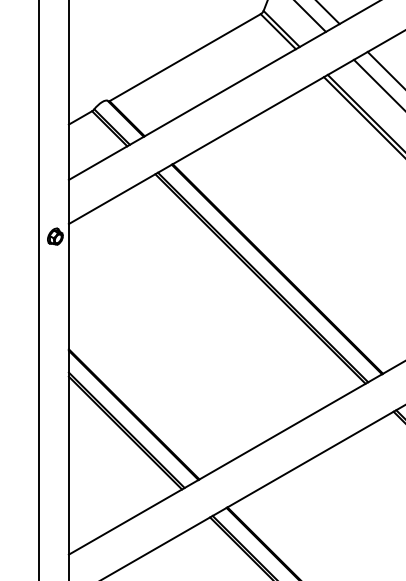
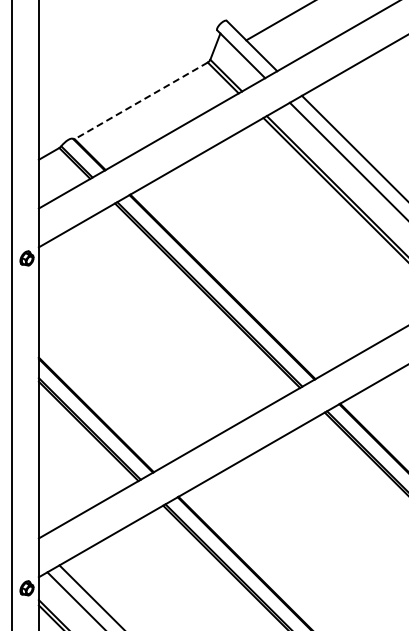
line: (185, 57) -> (141, 100), solid -> dashed

